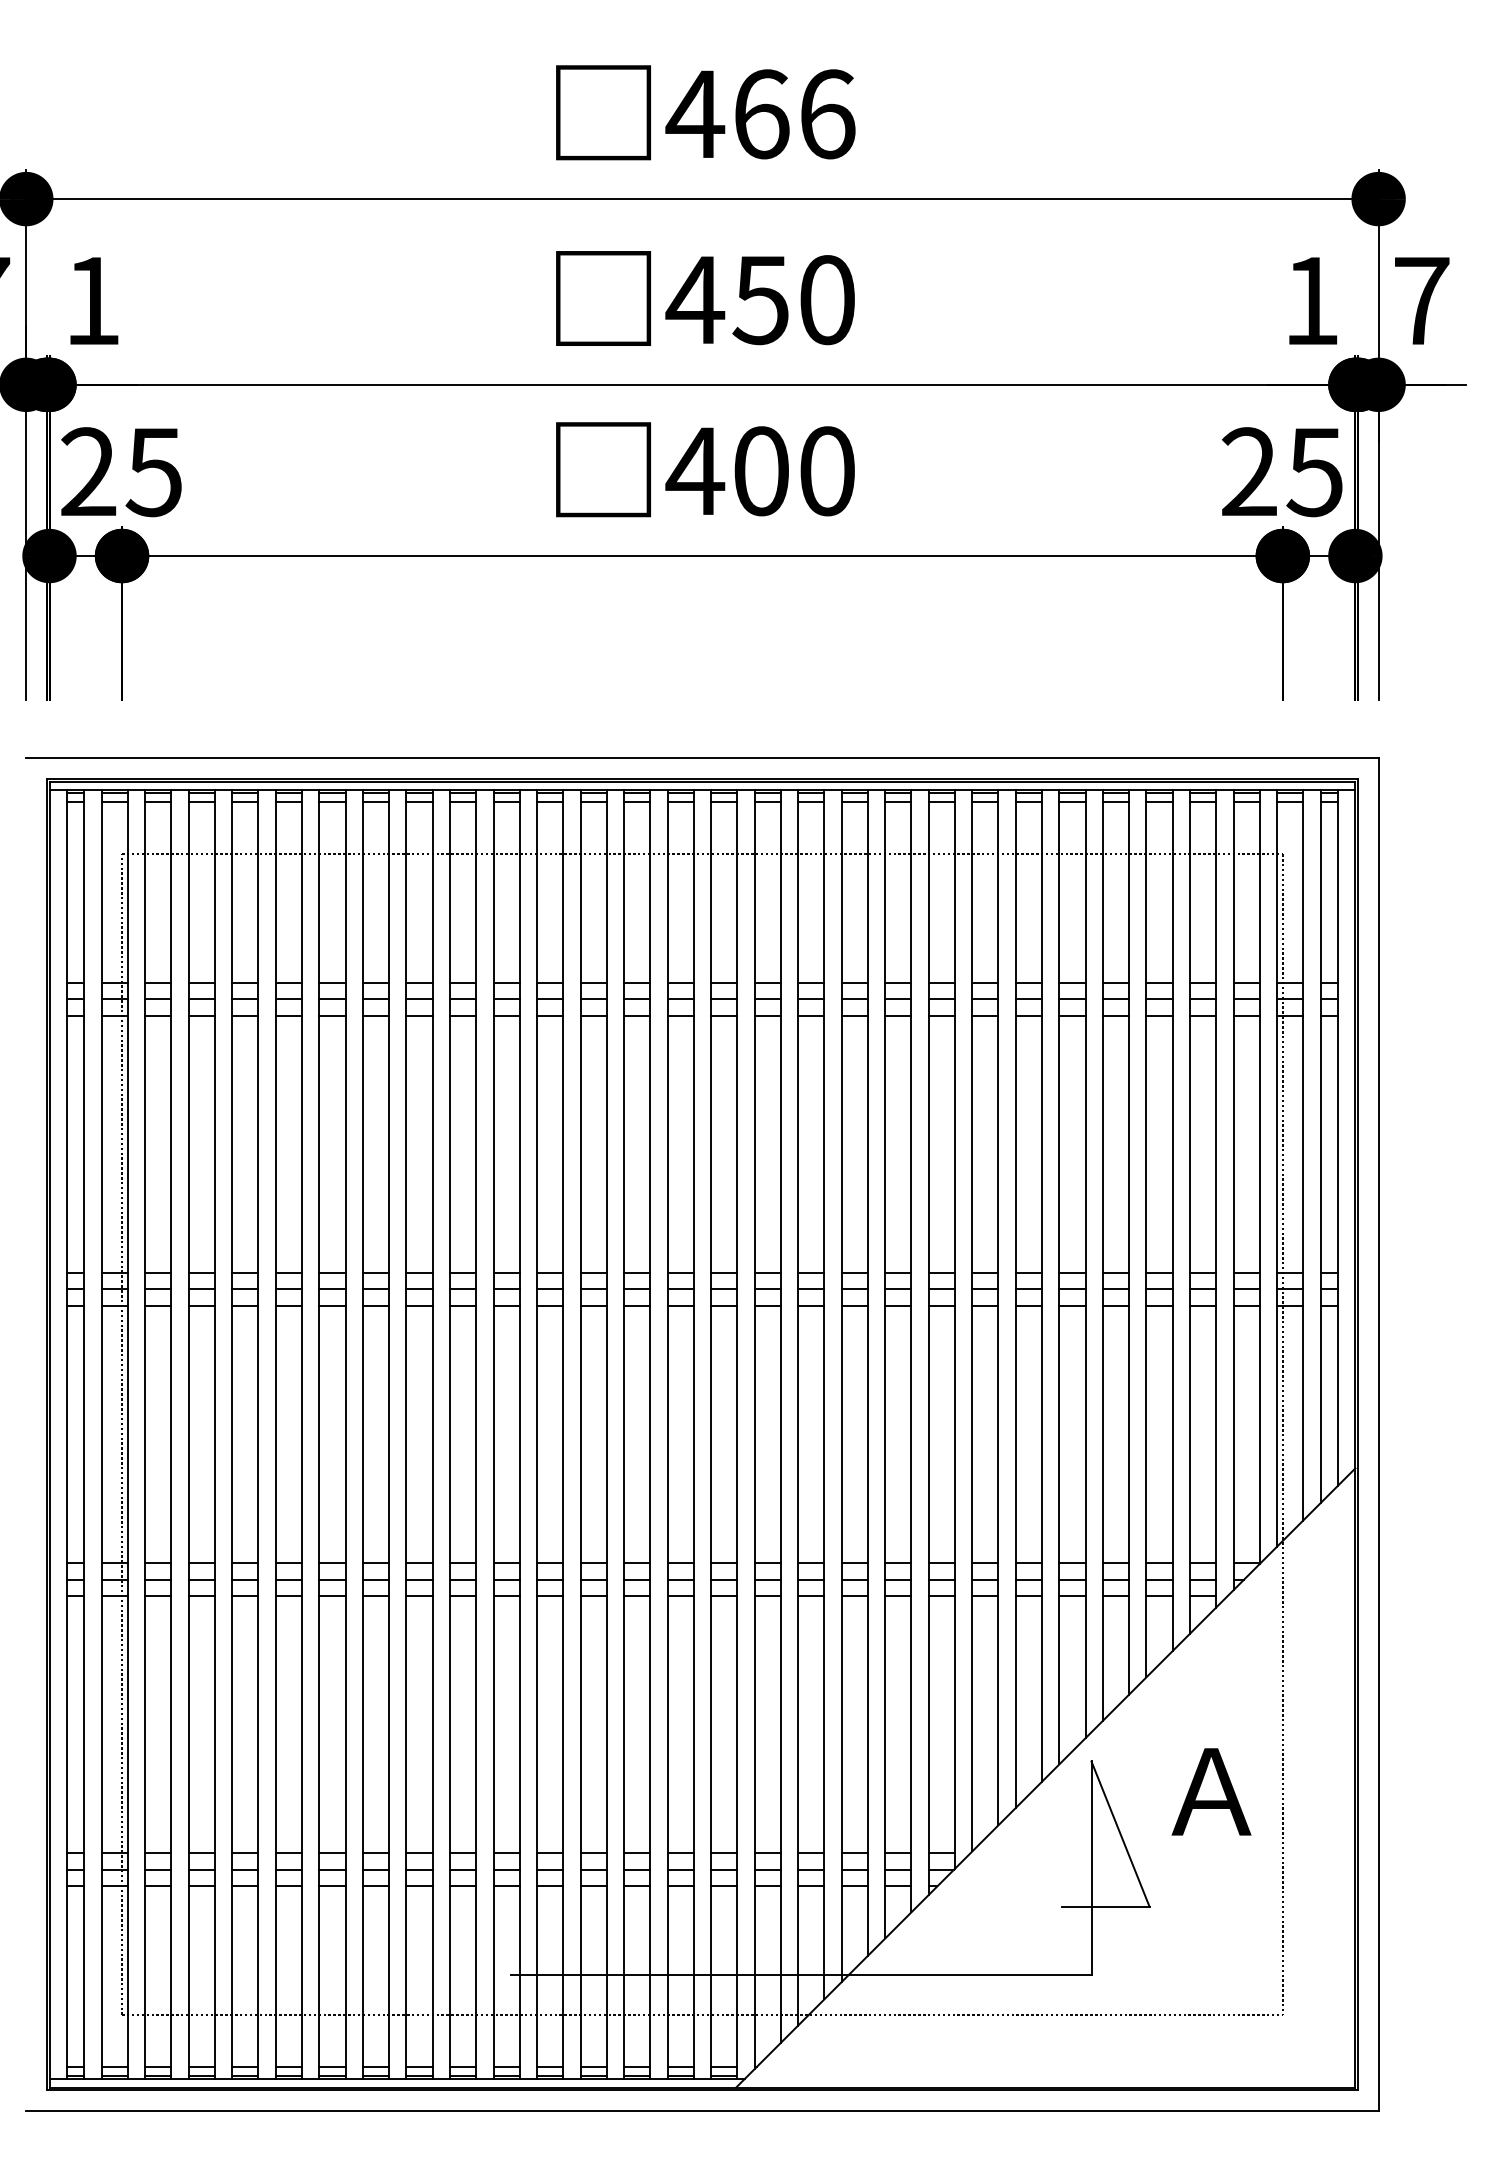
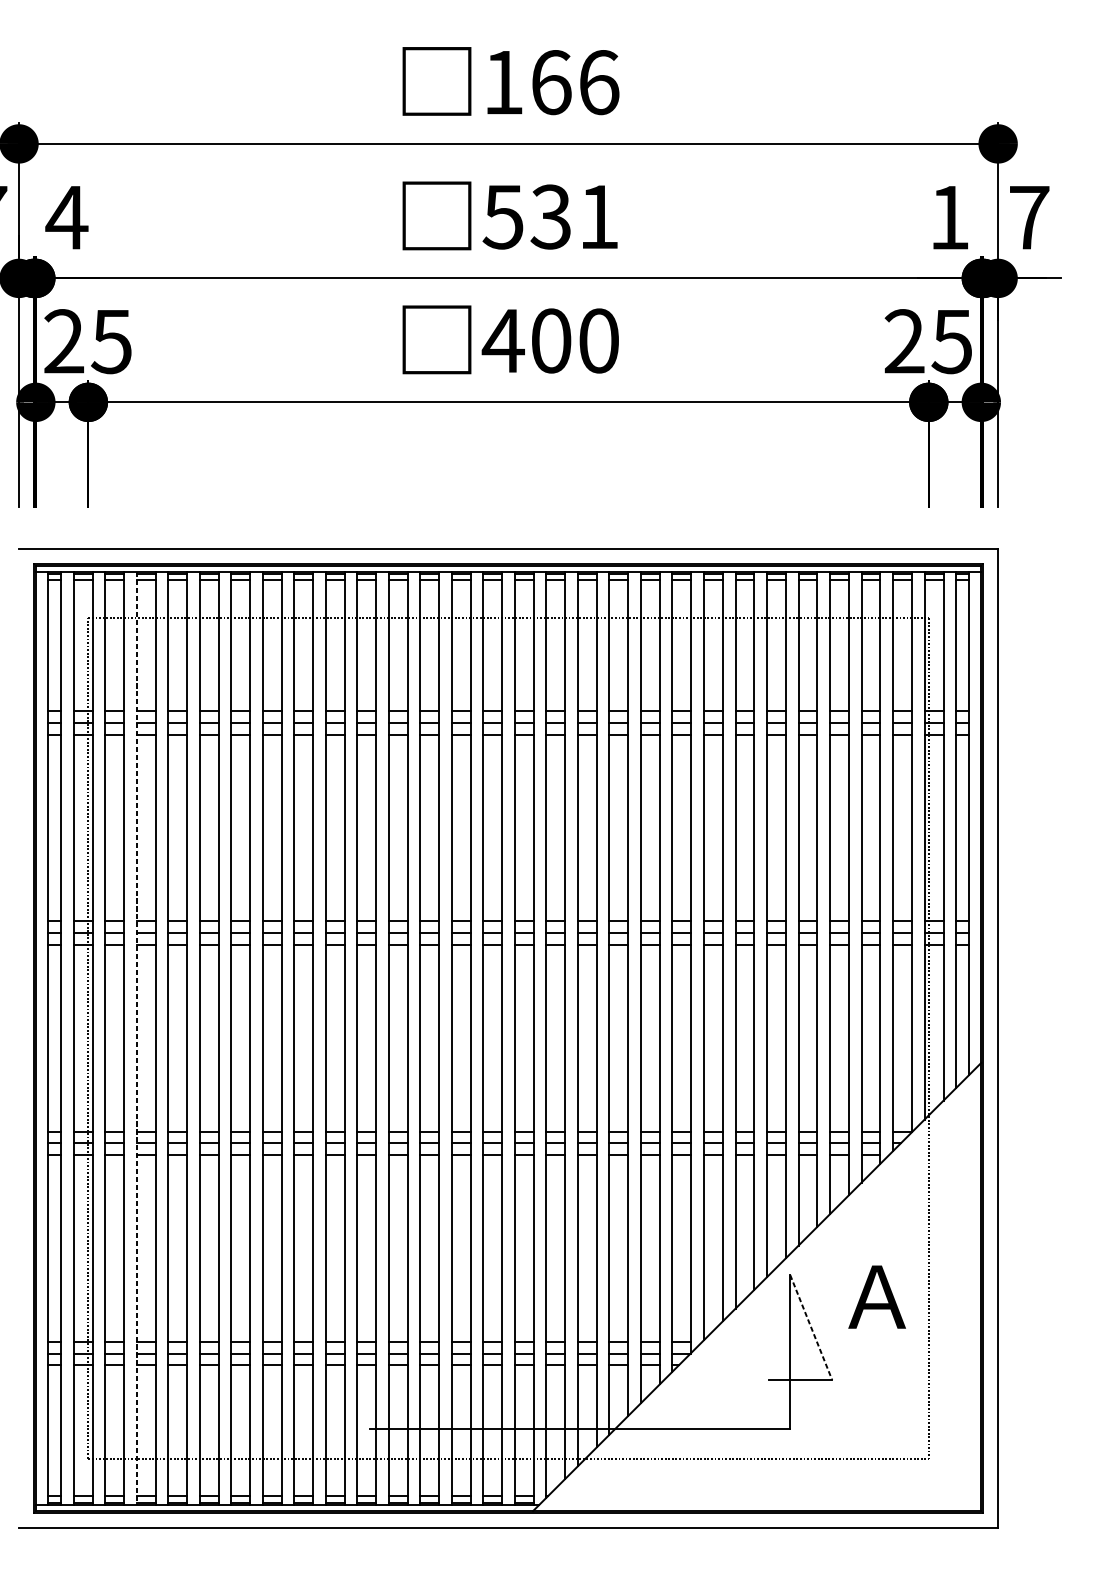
text: (695, 113) -> (503, 81), 466 -> 166
text: (92, 300) -> (66, 217), 1 -> 4
text: (759, 300) -> (549, 217), 450 -> 531
line: (188, 1435) -> (136, 1039), solid -> dashed
line: (1120, 1834) -> (811, 1327), solid -> dashed

